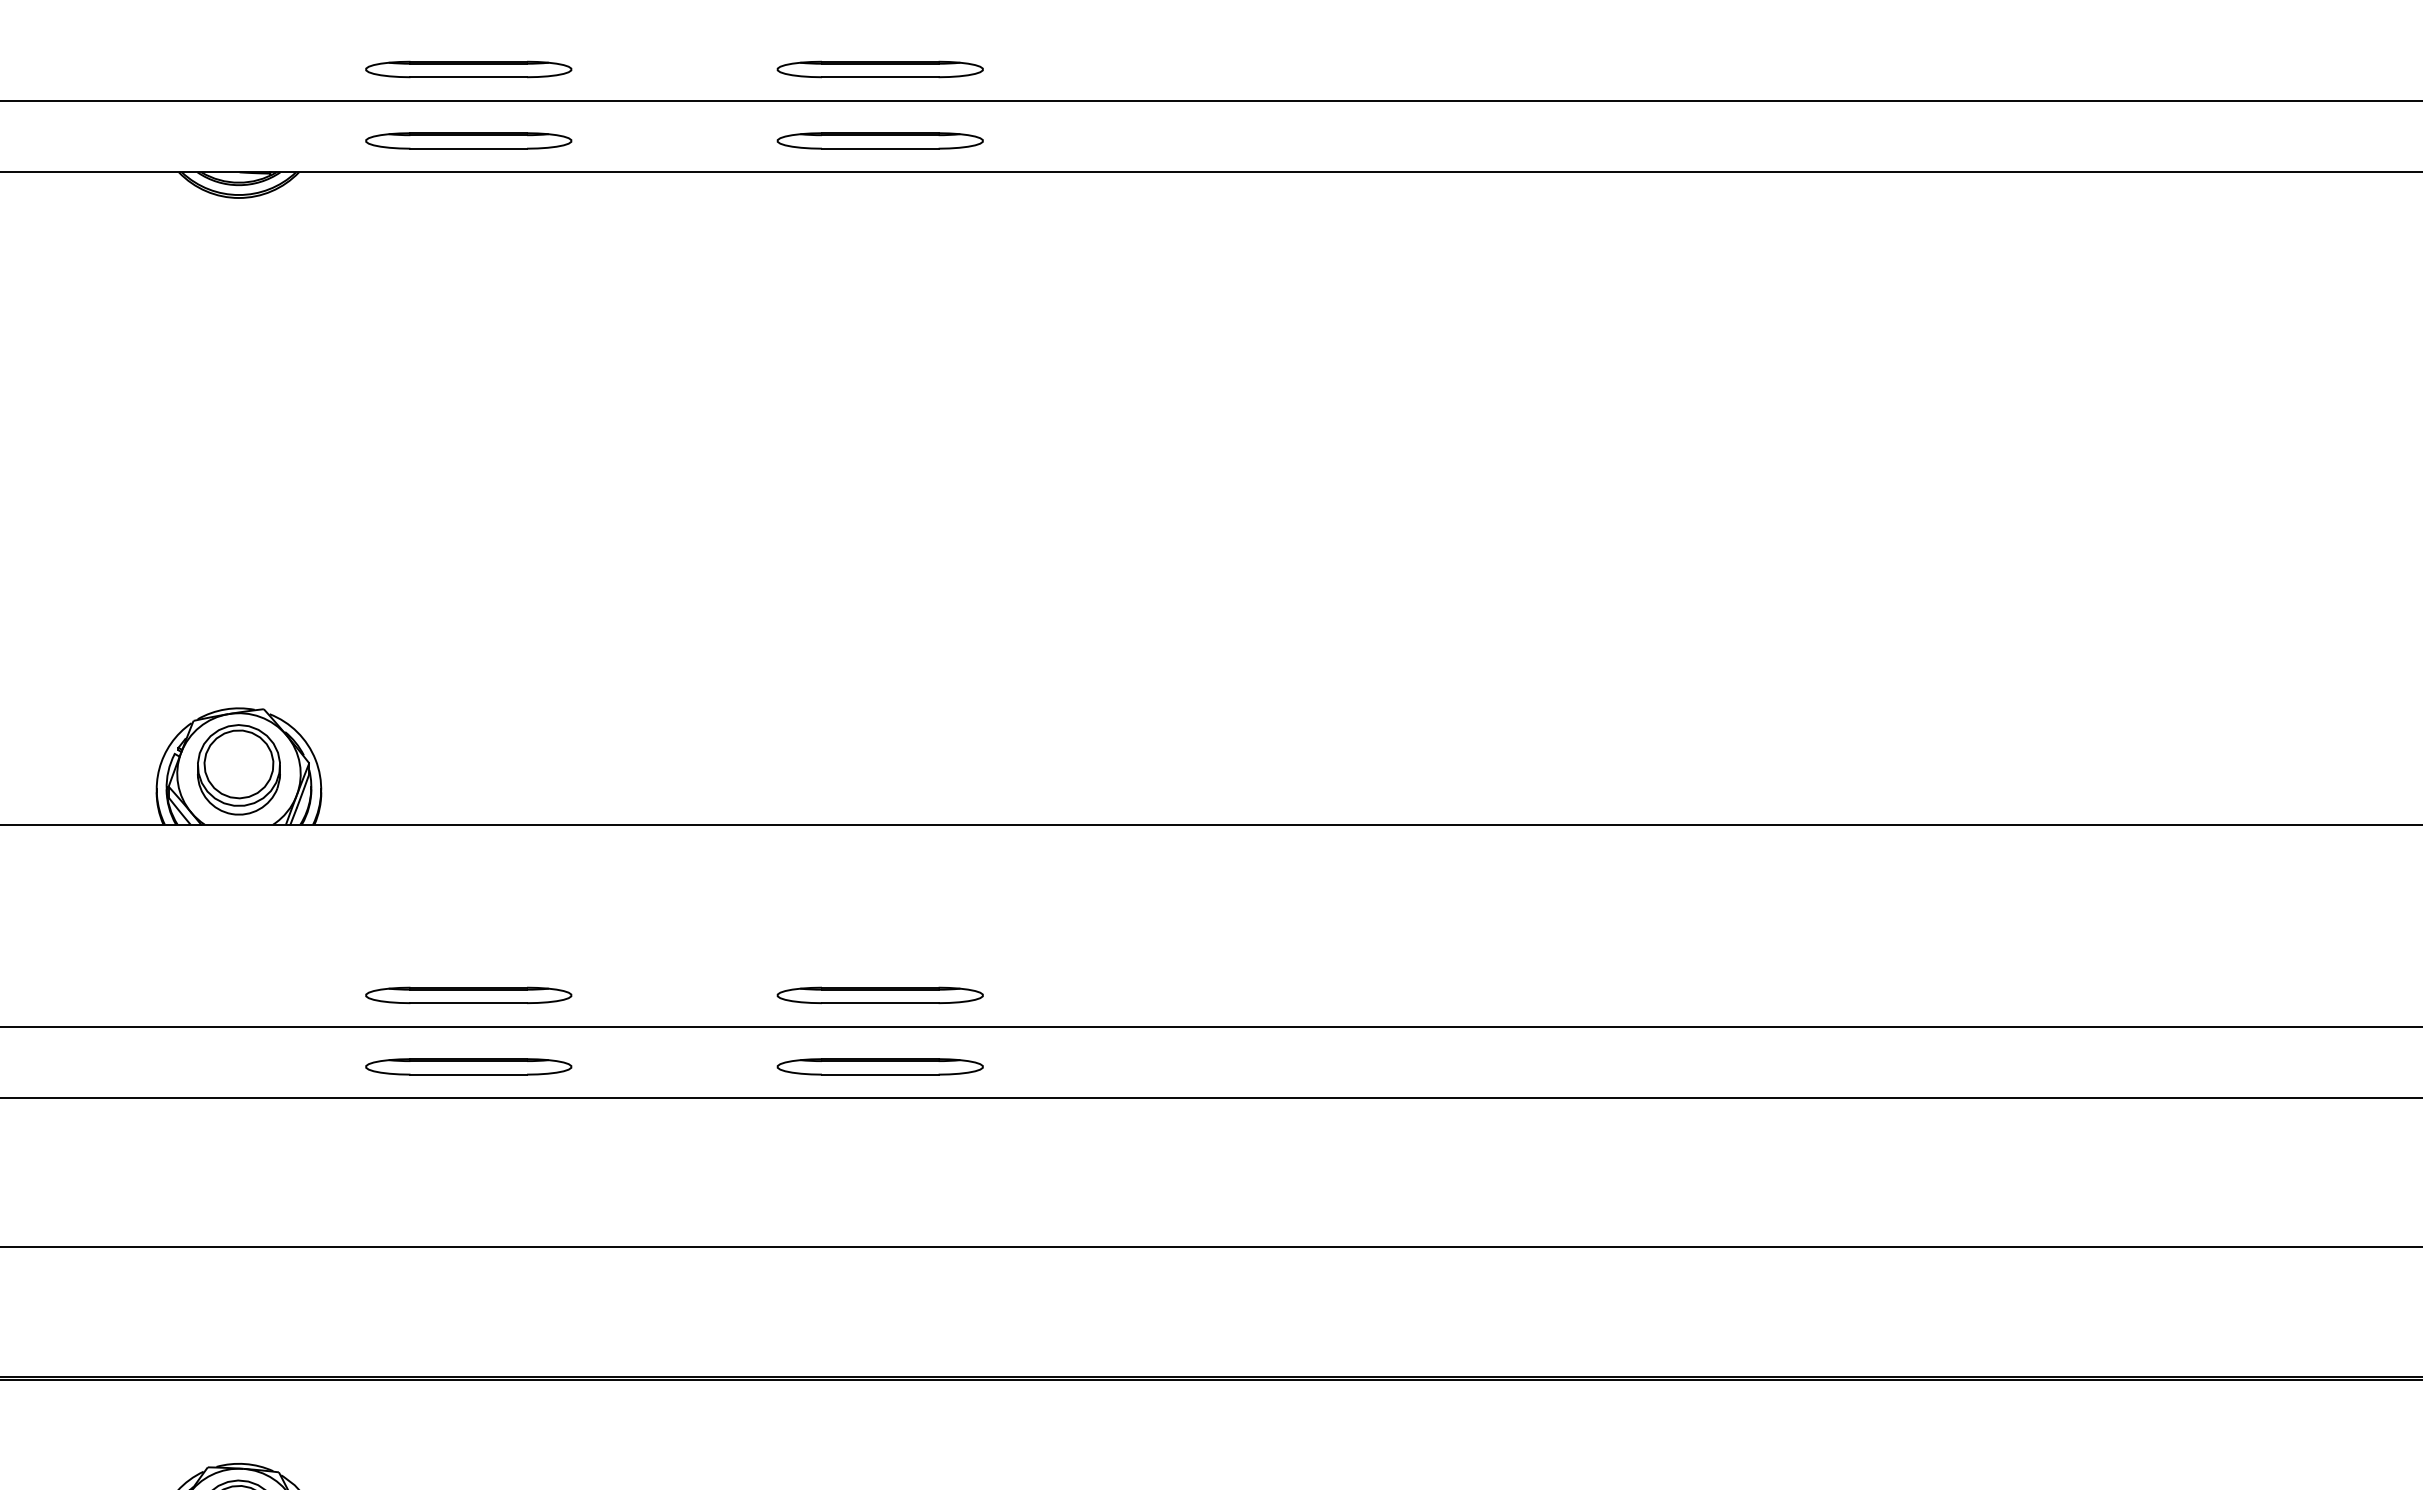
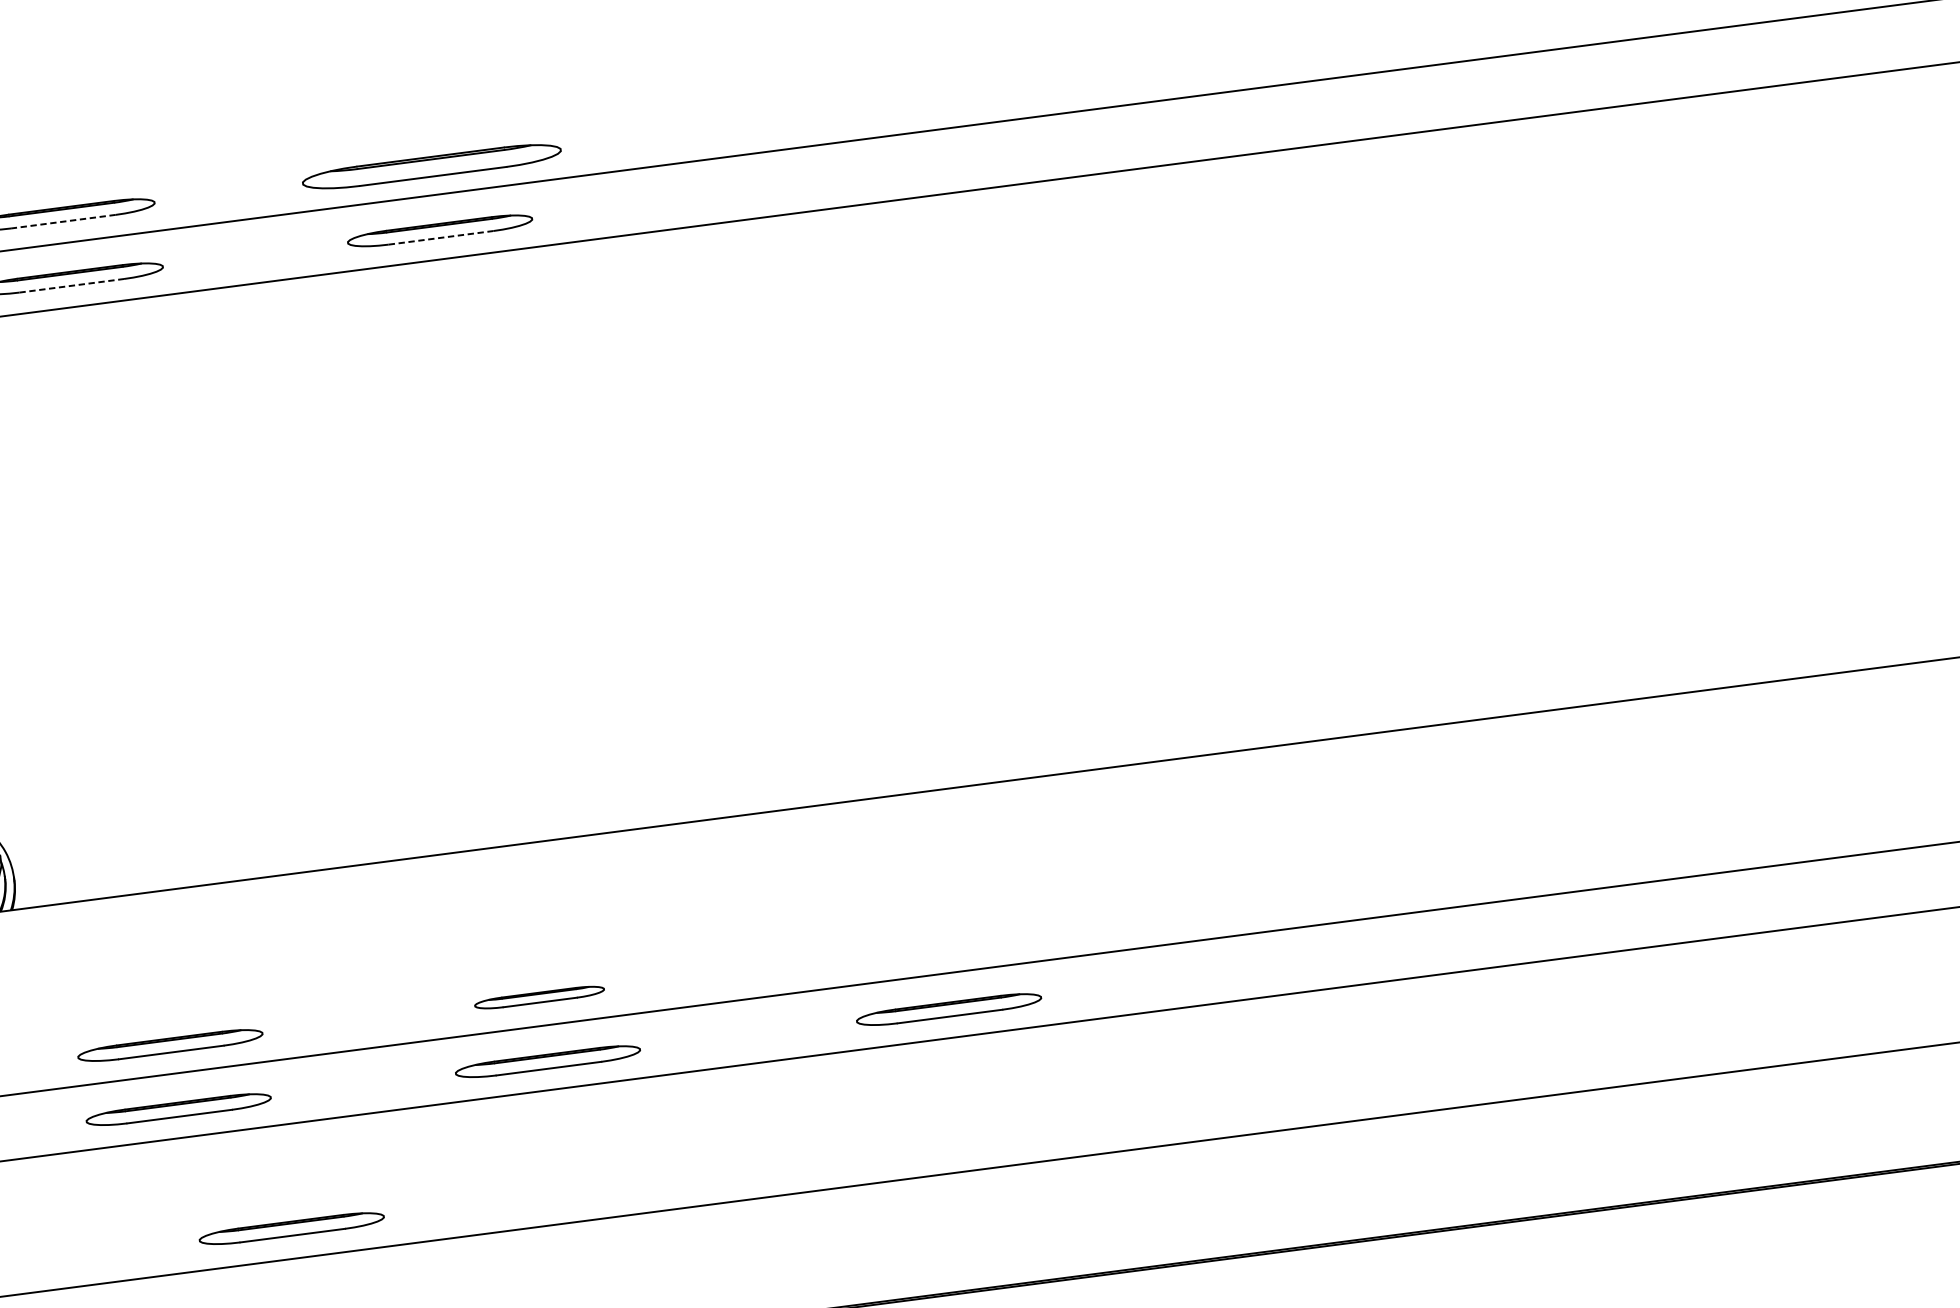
part: (879, 69) -> (431, 166), size x1.4
line: (468, 77) -> (63, 221), solid -> dashed
line: (469, 148) -> (72, 285), solid -> dashed
line: (880, 148) -> (441, 237), solid -> dashed
part: (879, 995) -> (538, 997), size x0.7
part: (1326, 1066) -> (948, 1009), added
part: (575, 1213) -> (291, 1228), added

